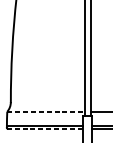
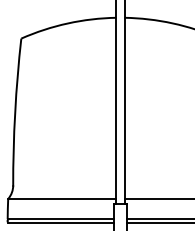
line: (46, 111) -> (62, 198), dashed -> solid
line: (45, 129) -> (61, 223), dashed -> solid

